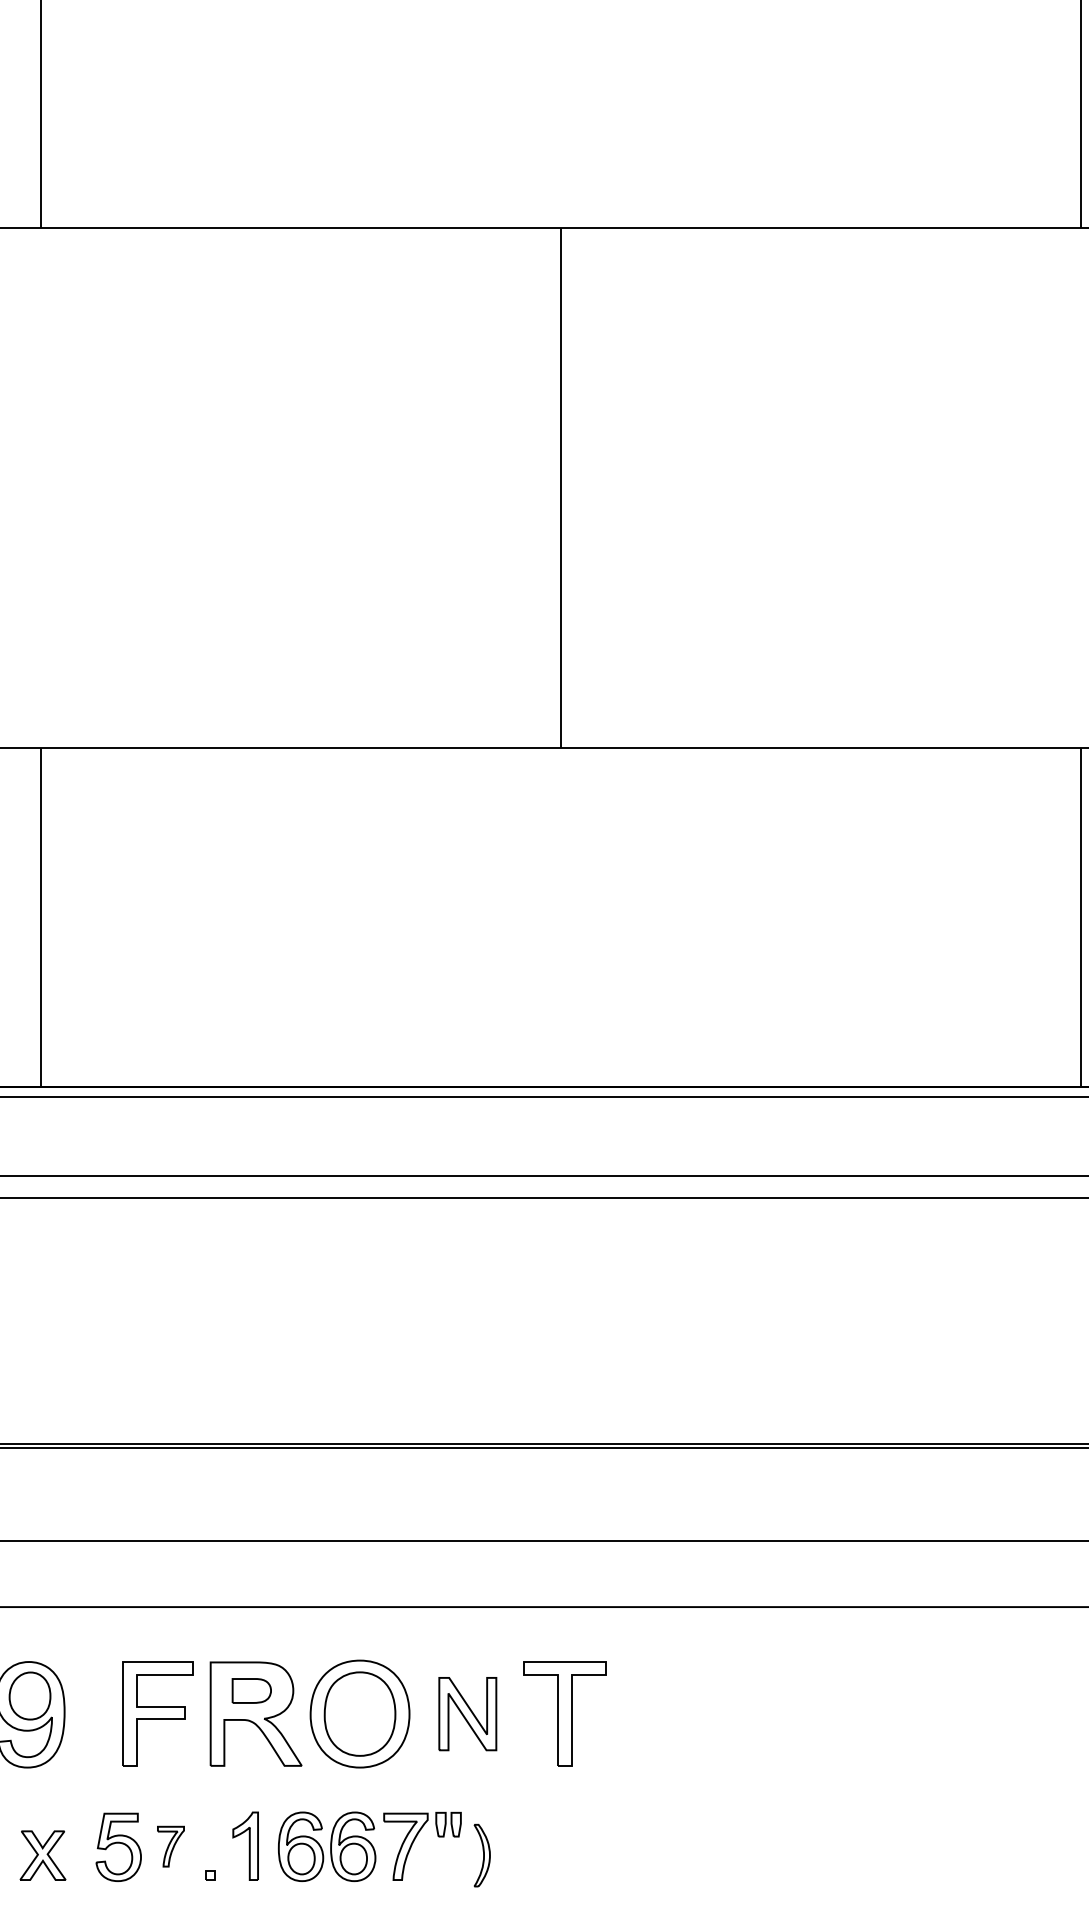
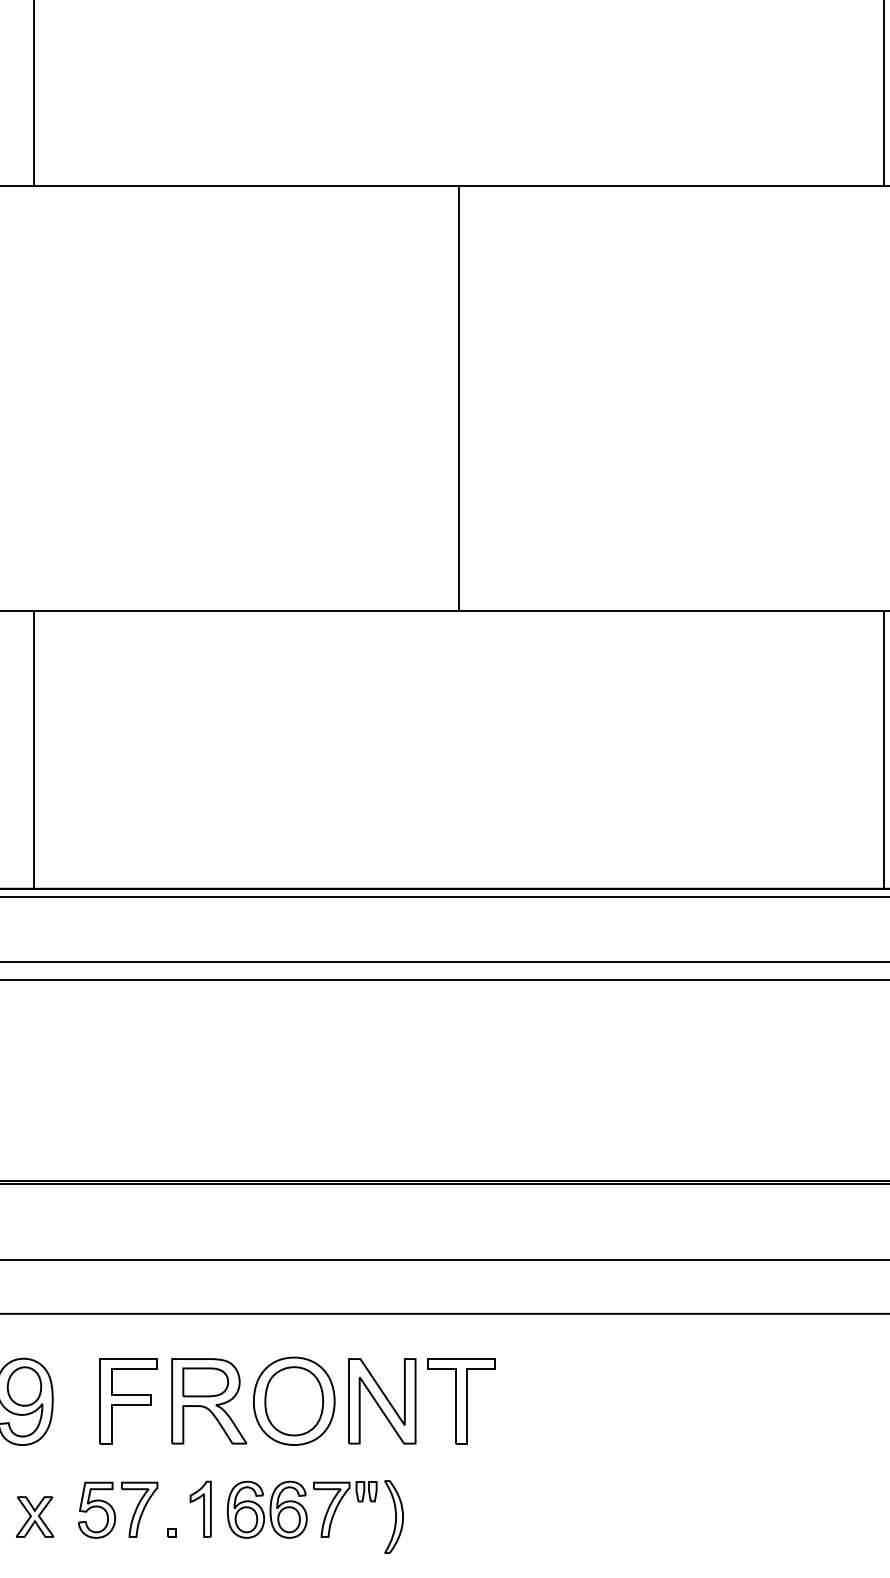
part: (251, 1690) -> (205, 1382), size x1.43
part: (467, 1713) -> (382, 1400), size x1.43
part: (170, 1846) -> (139, 1509), size x1.67
part: (482, 1855) -> (394, 1516), size x1.43

